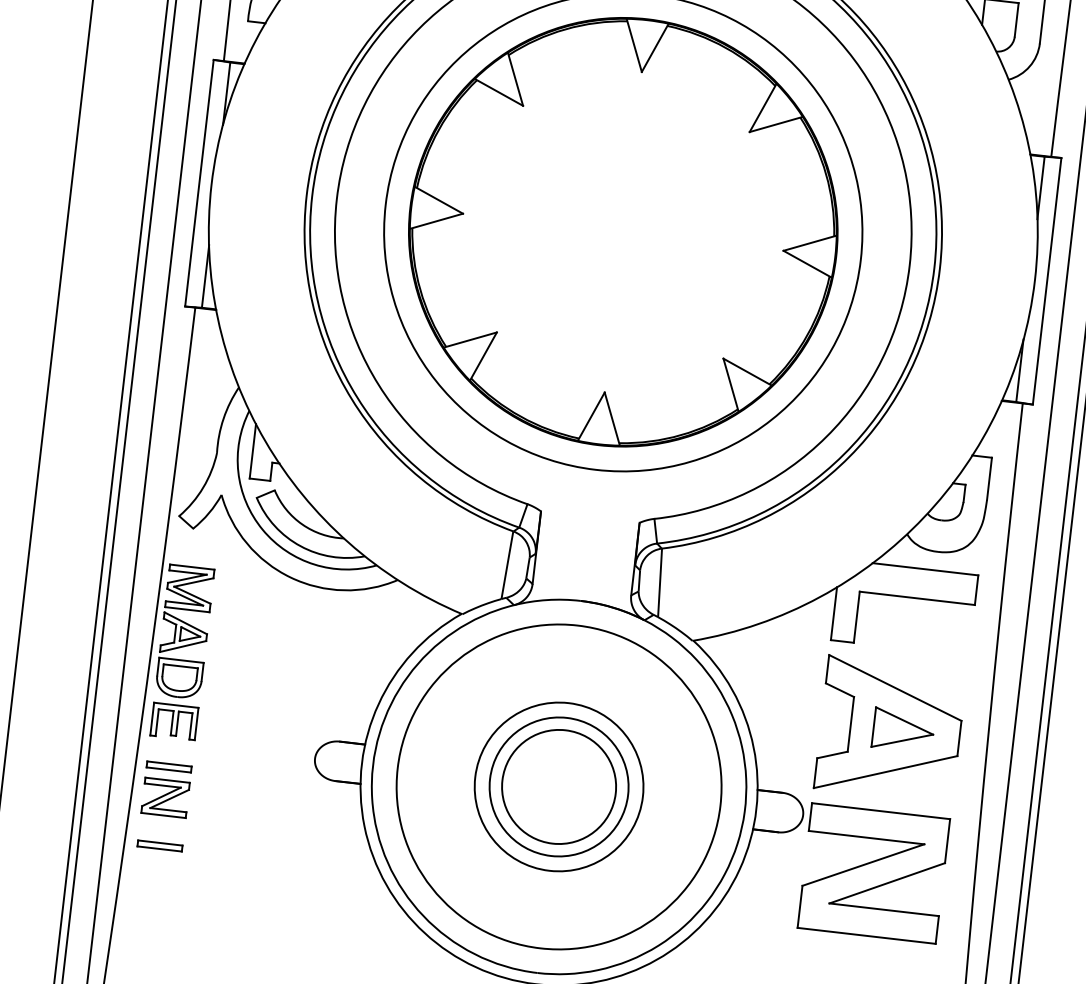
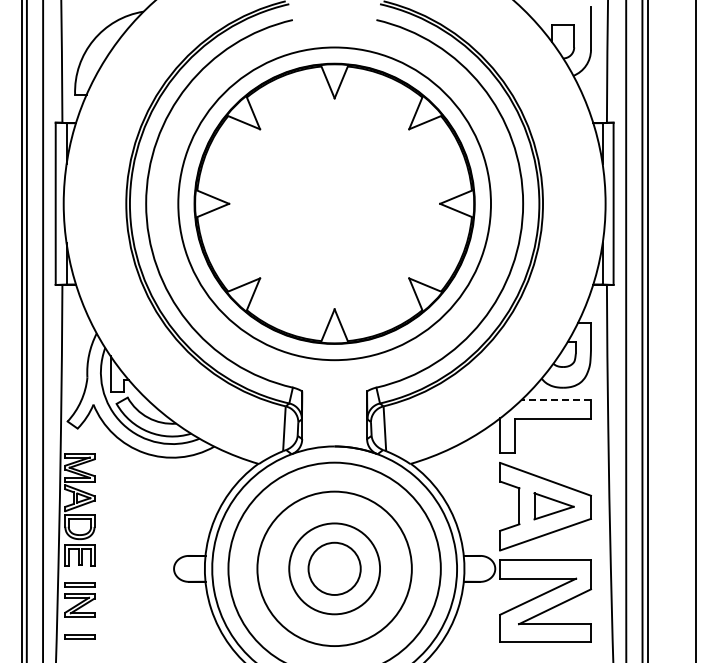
line: (925, 568) -> (556, 399), solid -> dashed
circle: (558, 786) -> (334, 568), size x0.7
circle: (558, 786) -> (334, 568), size x1.4

